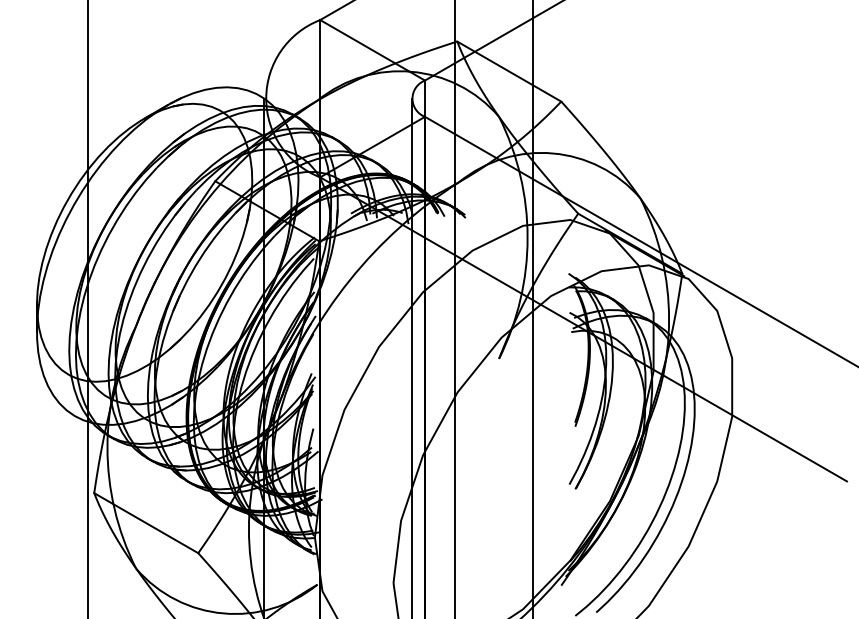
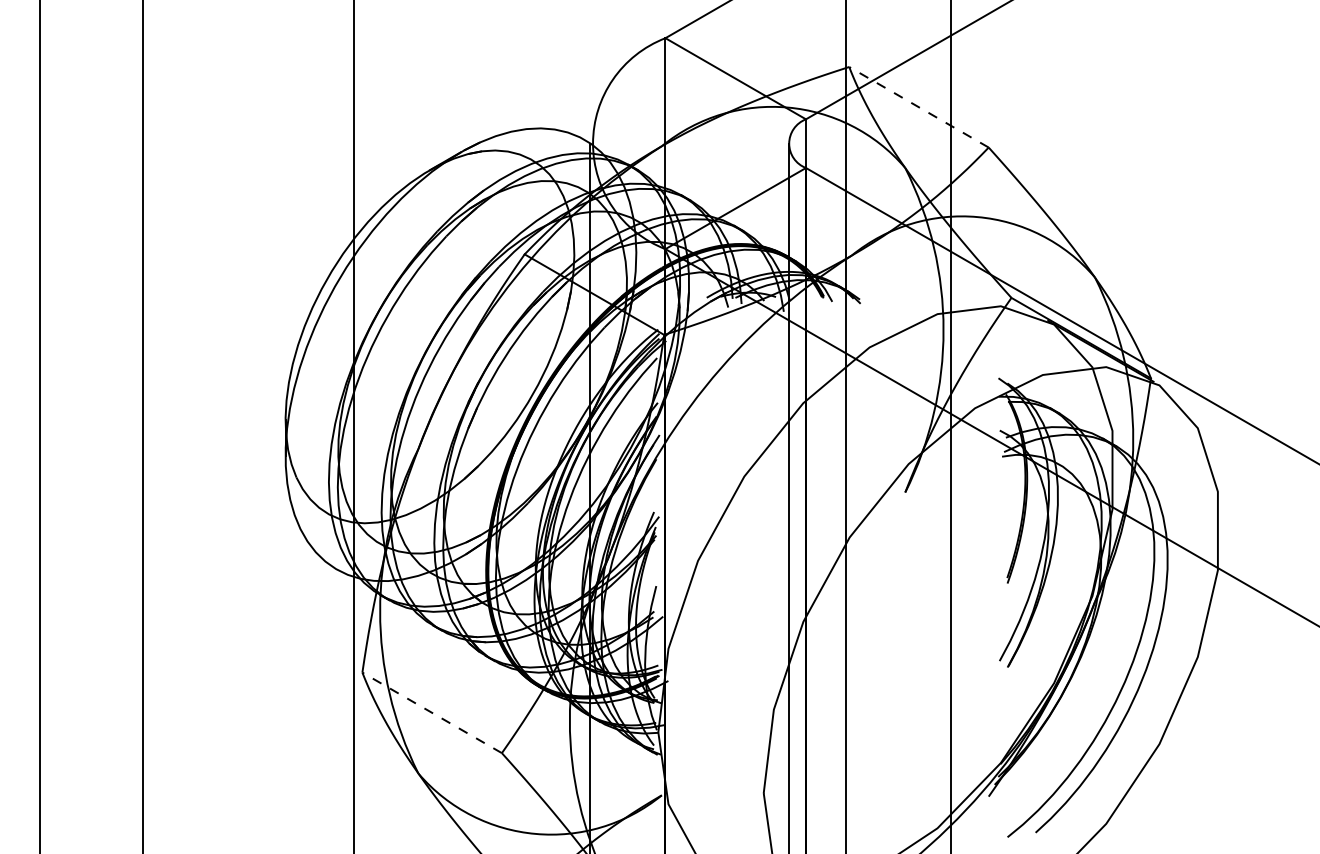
line: (508, 71) -> (918, 107), solid -> dashed
line: (146, 522) -> (432, 712), solid -> dashed

